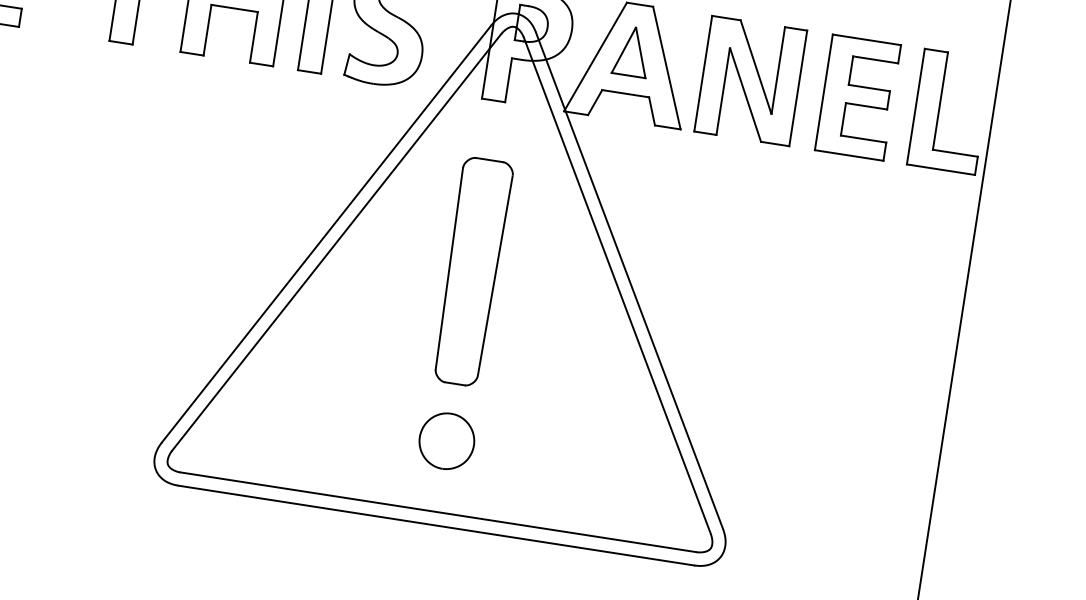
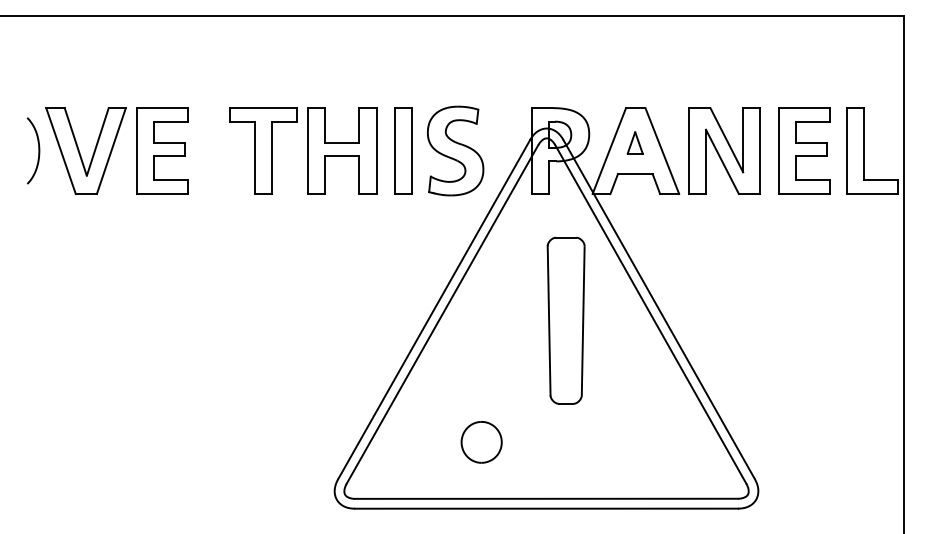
part: (631, 50) -> (634, 142), size x0.6
part: (471, 271) -> (565, 320), moved
part: (446, 441) -> (481, 442), moved

